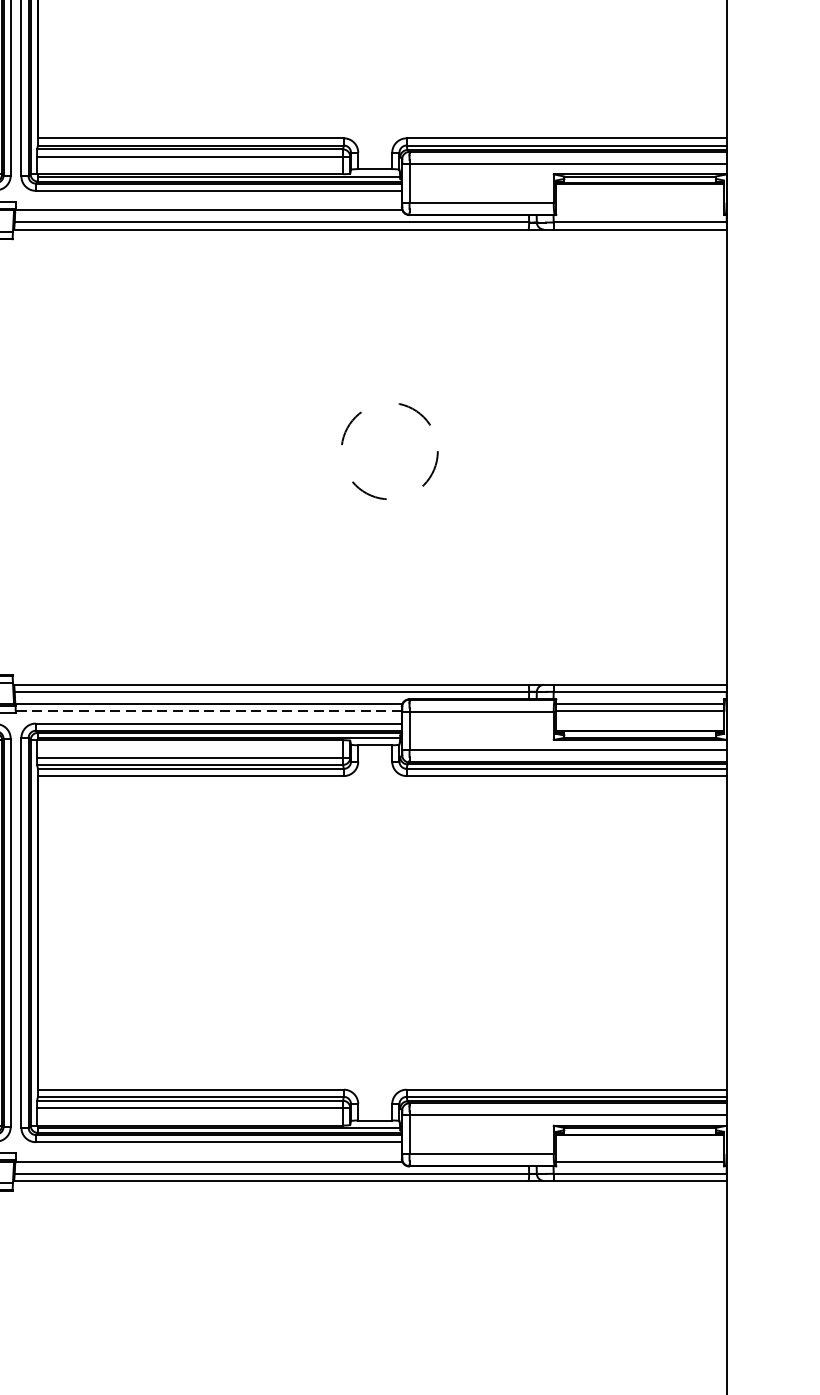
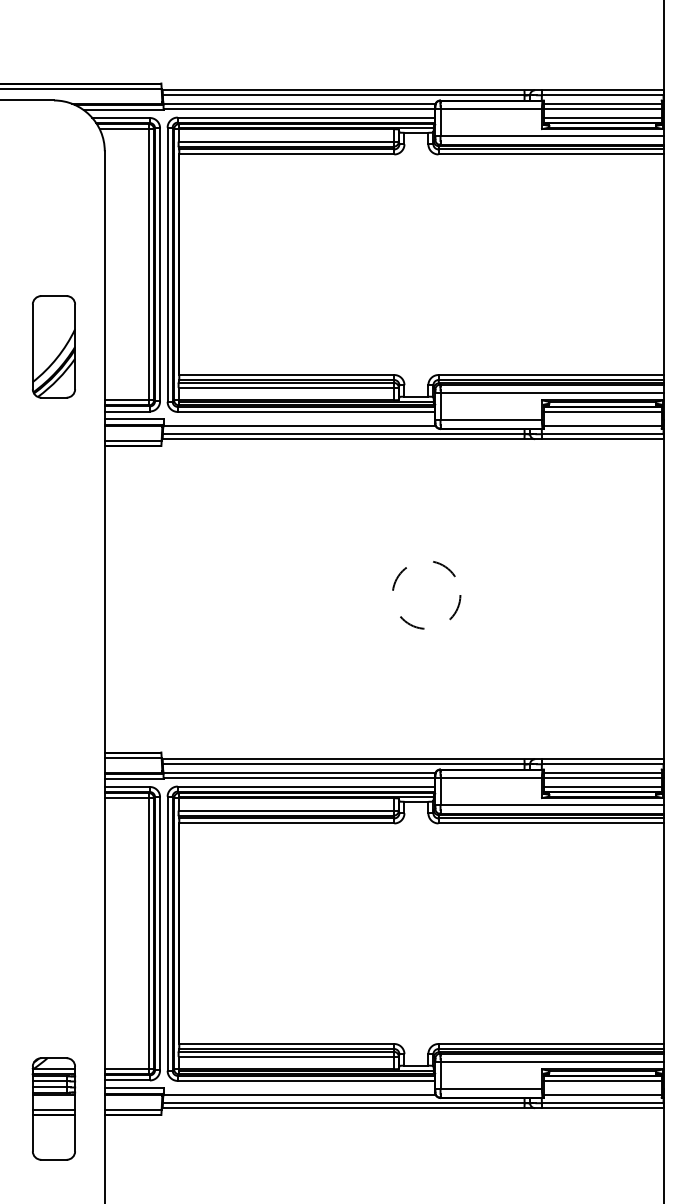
line: (639, 190) -> (602, 411), added
line: (639, 210) -> (602, 425), added
line: (208, 710) -> (299, 777), dashed -> solid
line: (639, 723) -> (602, 786), added
line: (639, 1141) -> (602, 1080), added

